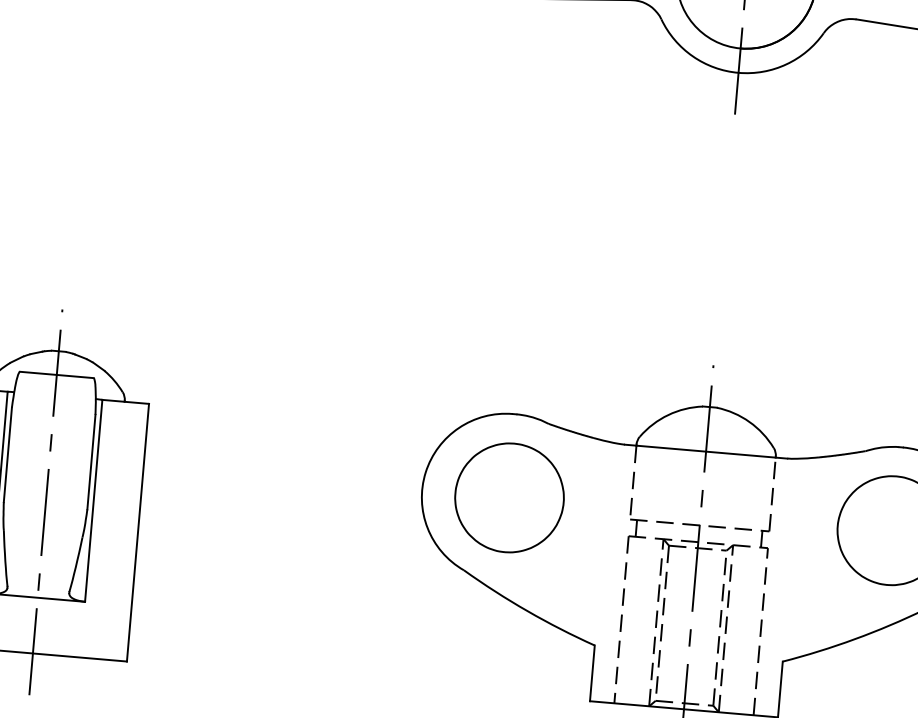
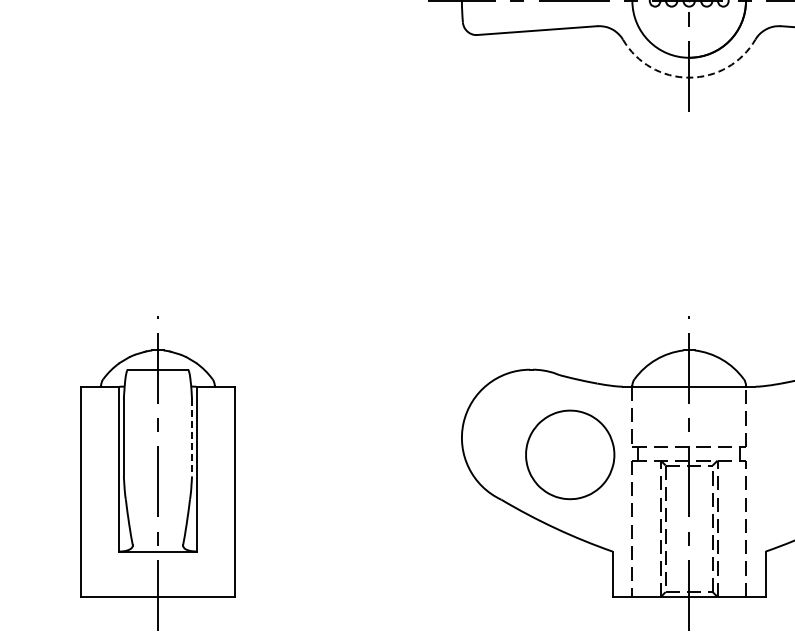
arc: (738, 72) -> (689, 77), solid -> dashed
line: (92, 461) -> (192, 437), solid -> dashed
part: (509, 497) -> (570, 454), moved

